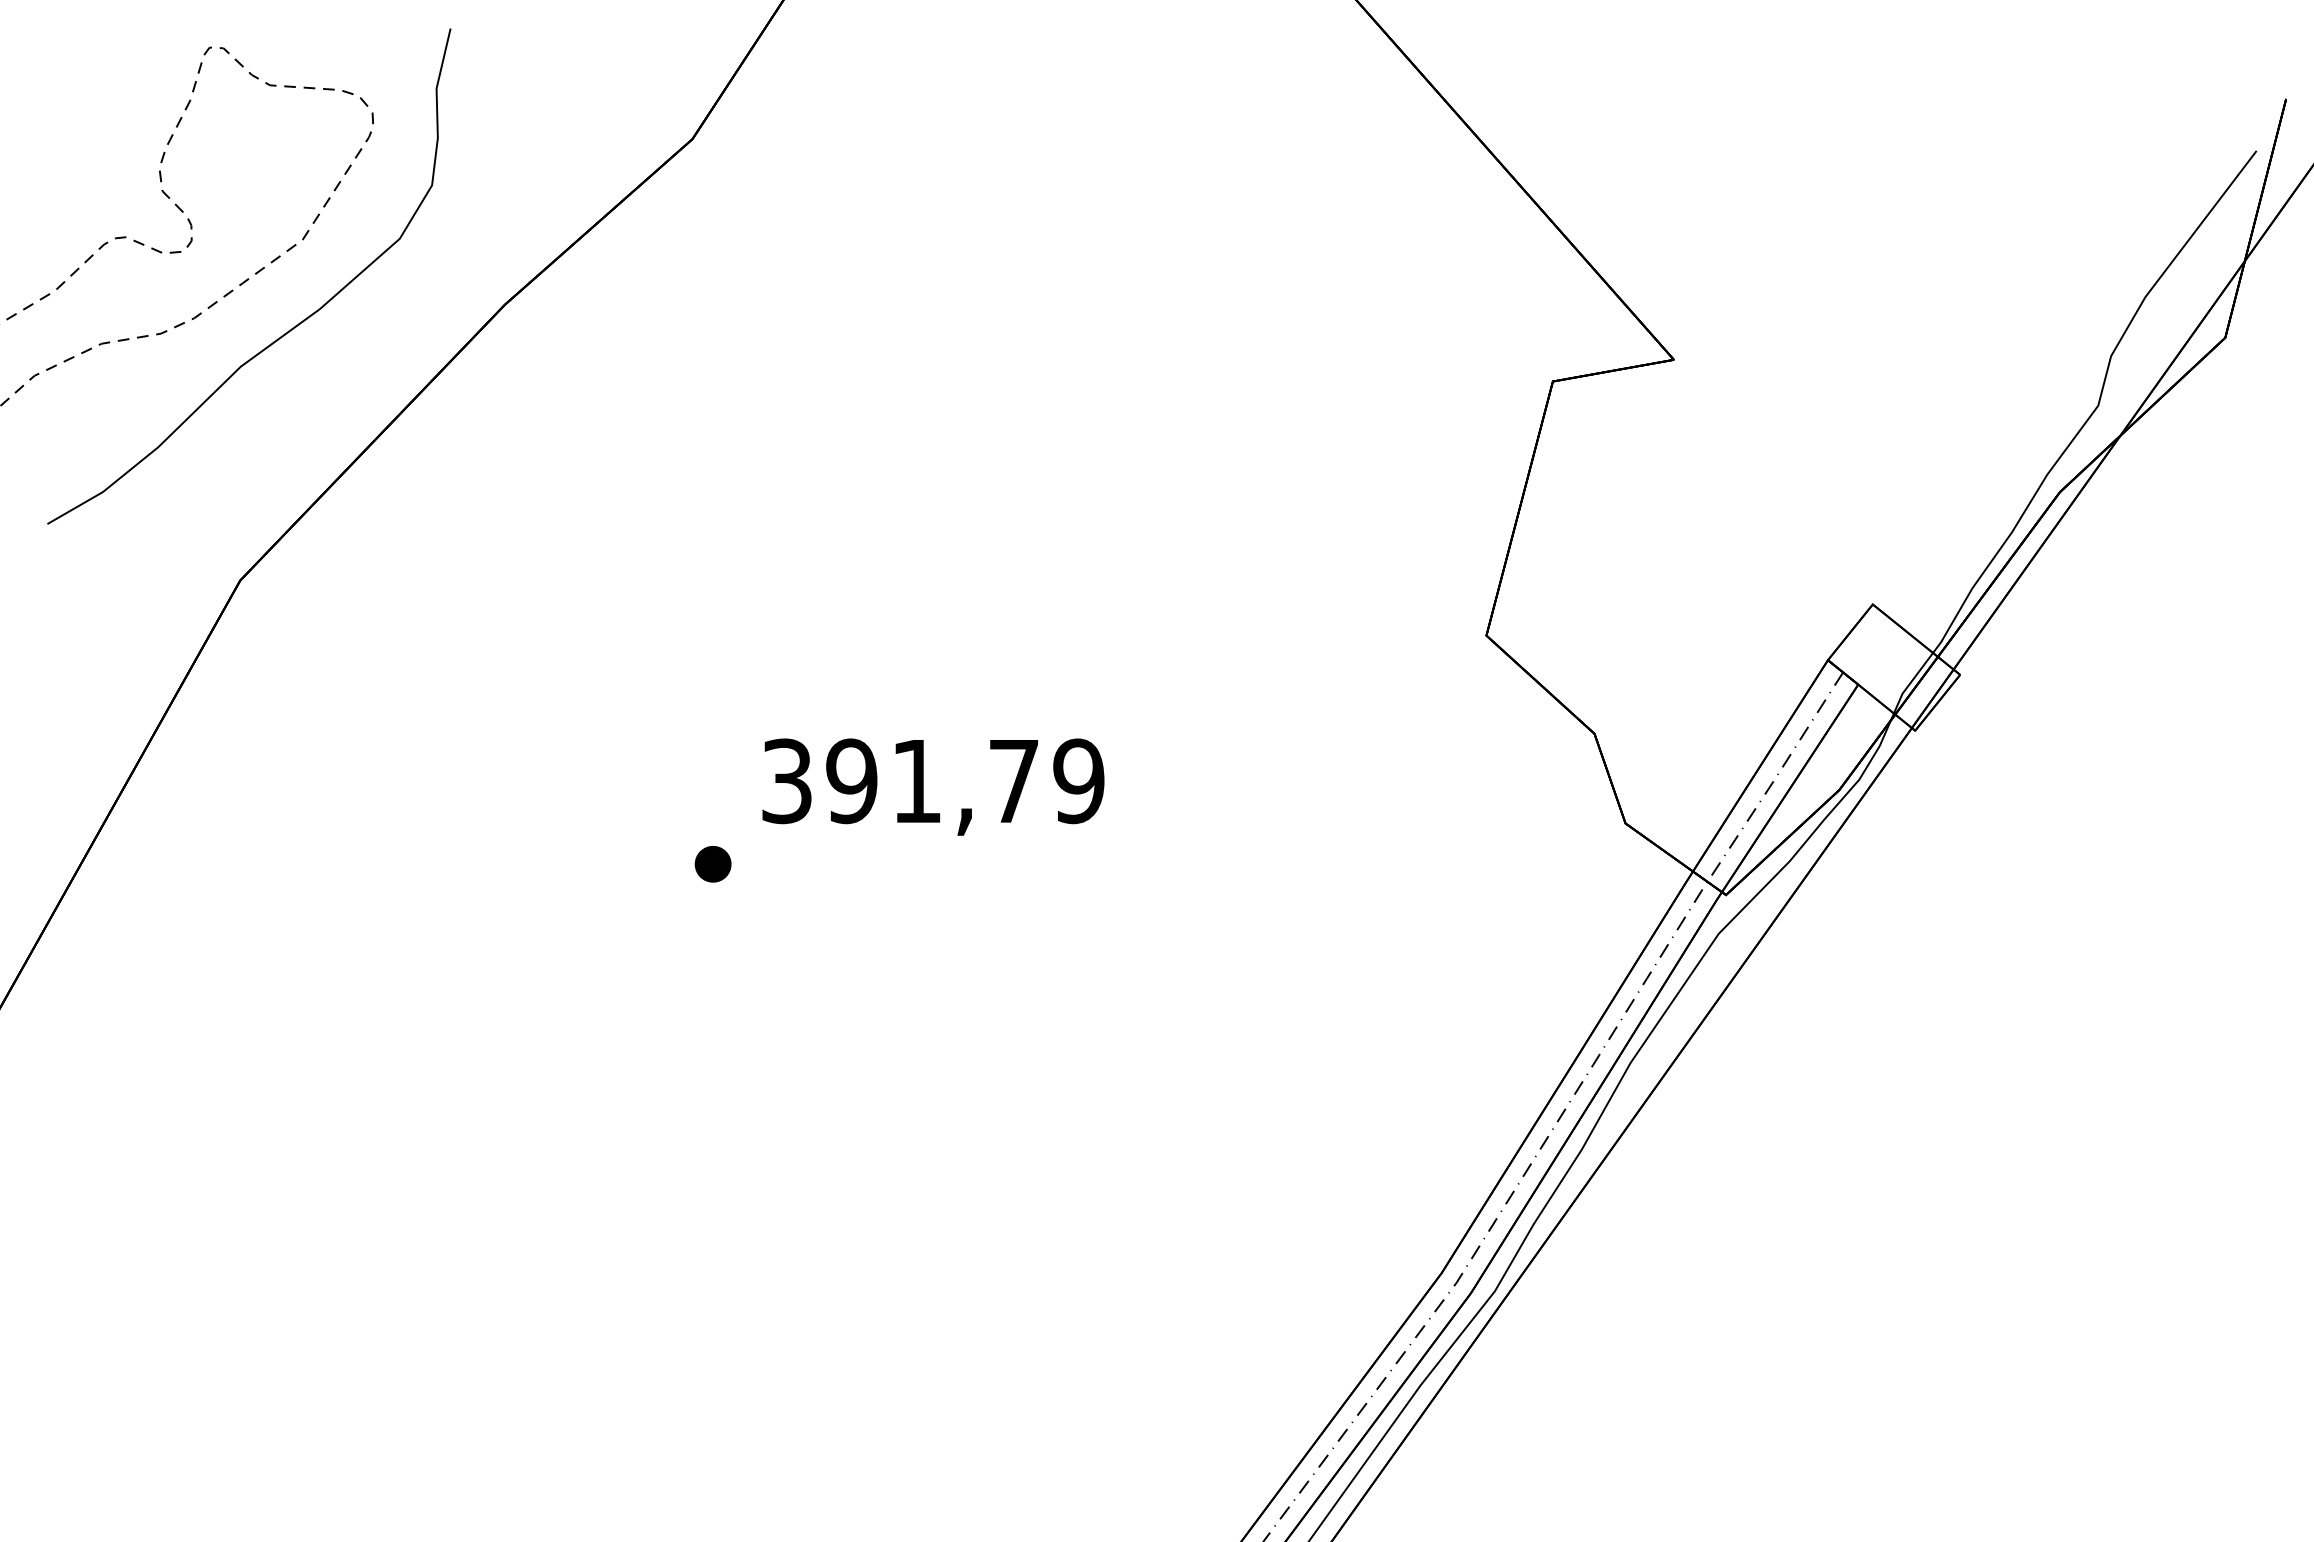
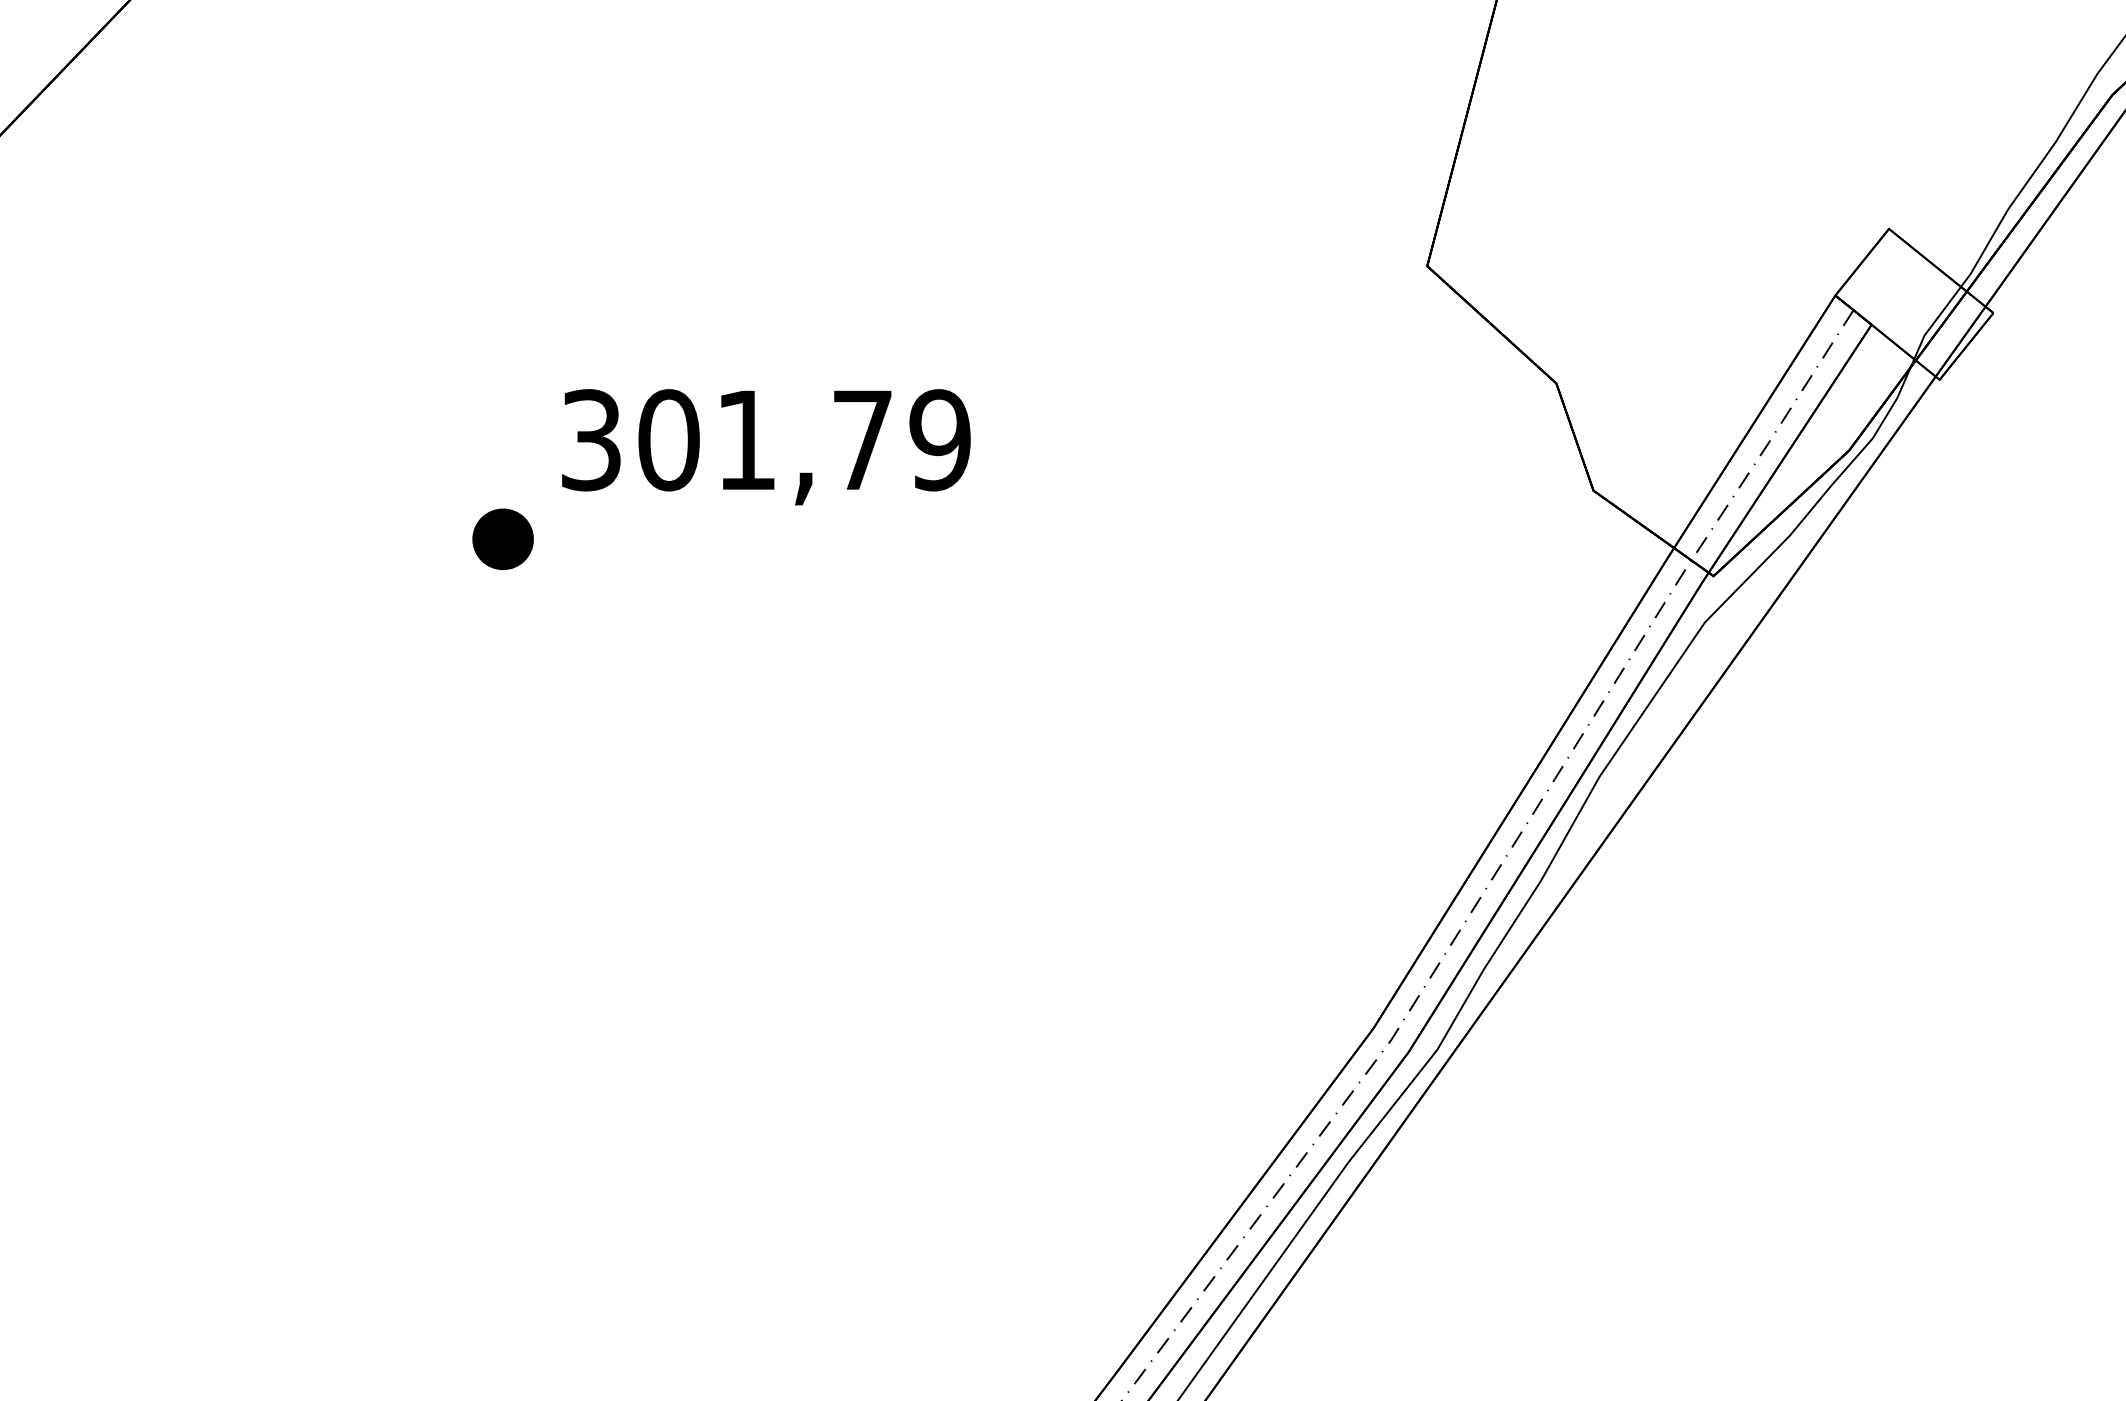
text: (851, 781) -> (668, 440), 391,79 -> 301,79
part: (712, 864) -> (502, 539), size x1.4

